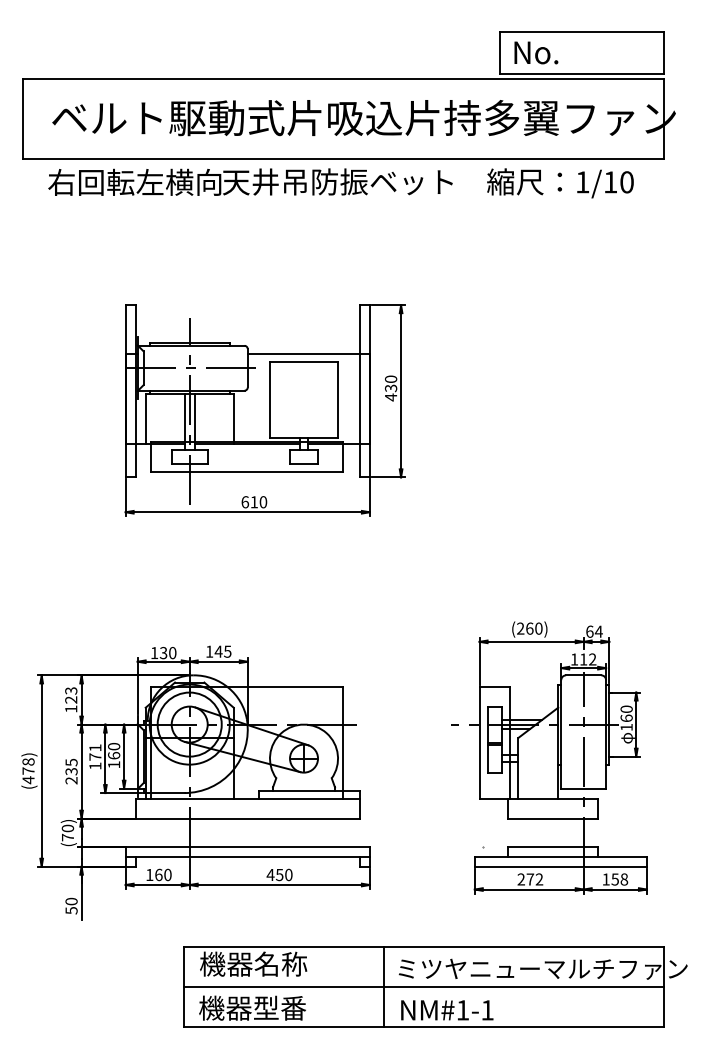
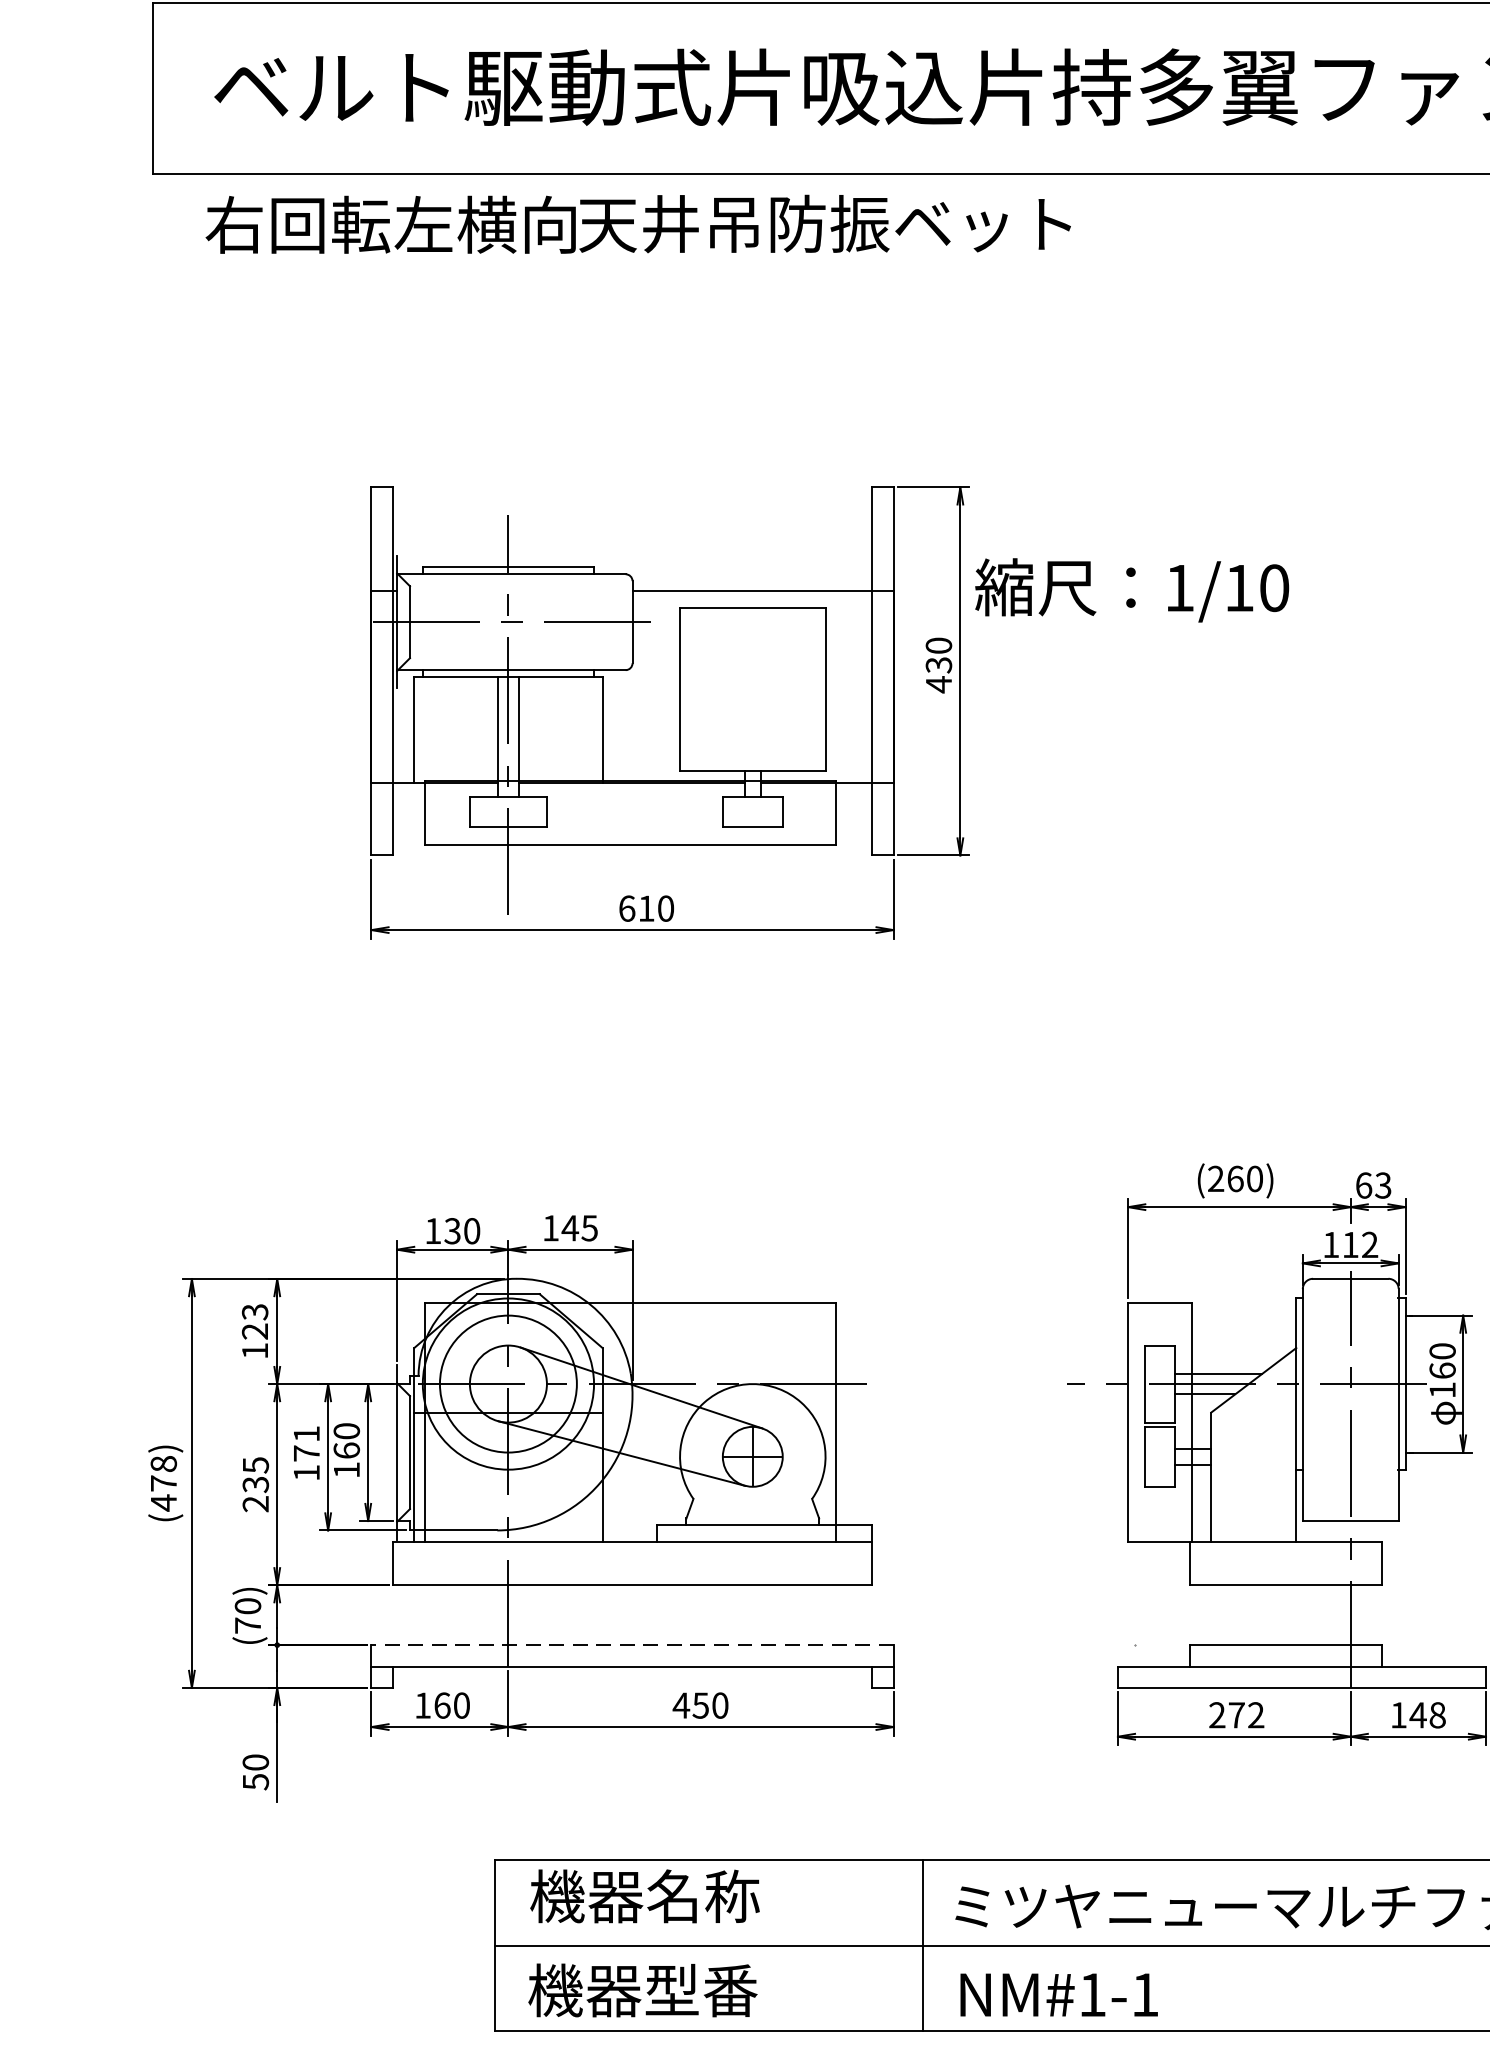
text: (560, 183) -> (1132, 590), moved
text: (598, 631) -> (1382, 1185), 64 -> 63
line: (247, 846) -> (631, 1644), solid -> dashed
text: (615, 879) -> (1418, 1715), 158 -> 148

